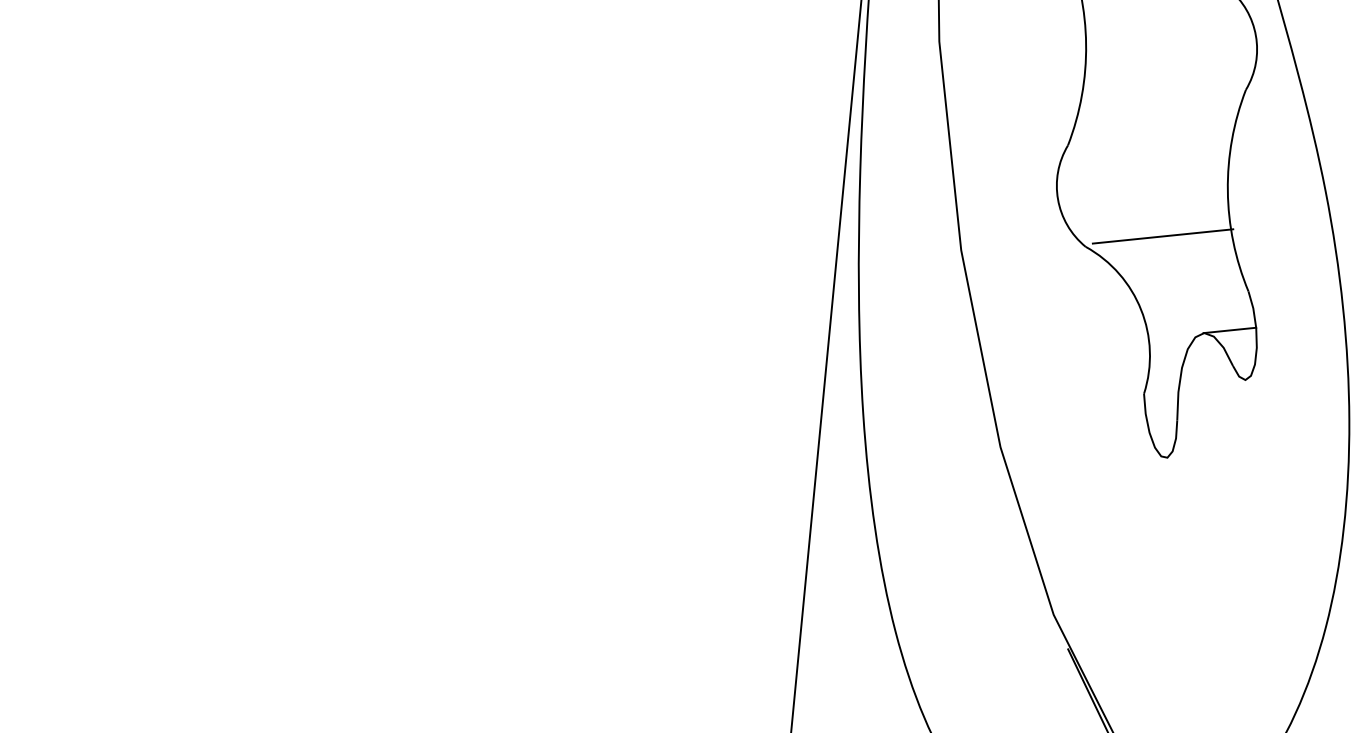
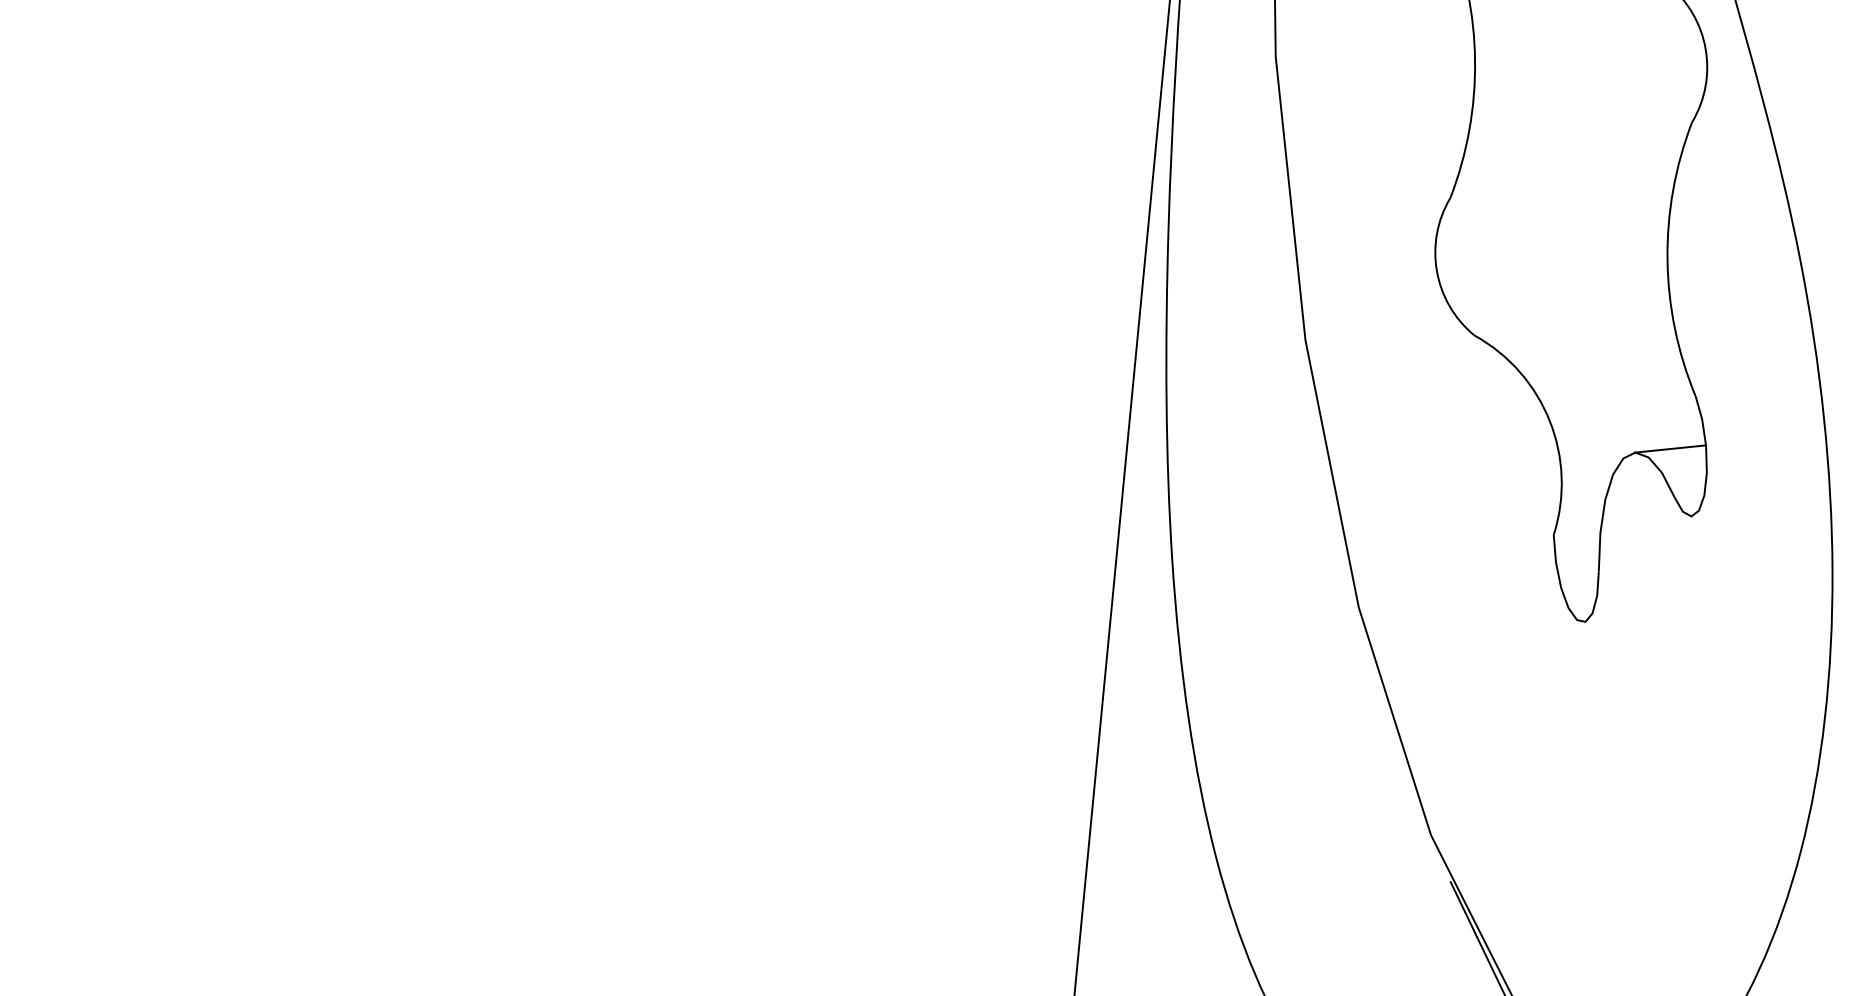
line: (1163, 236) -> (1579, 321), removed

